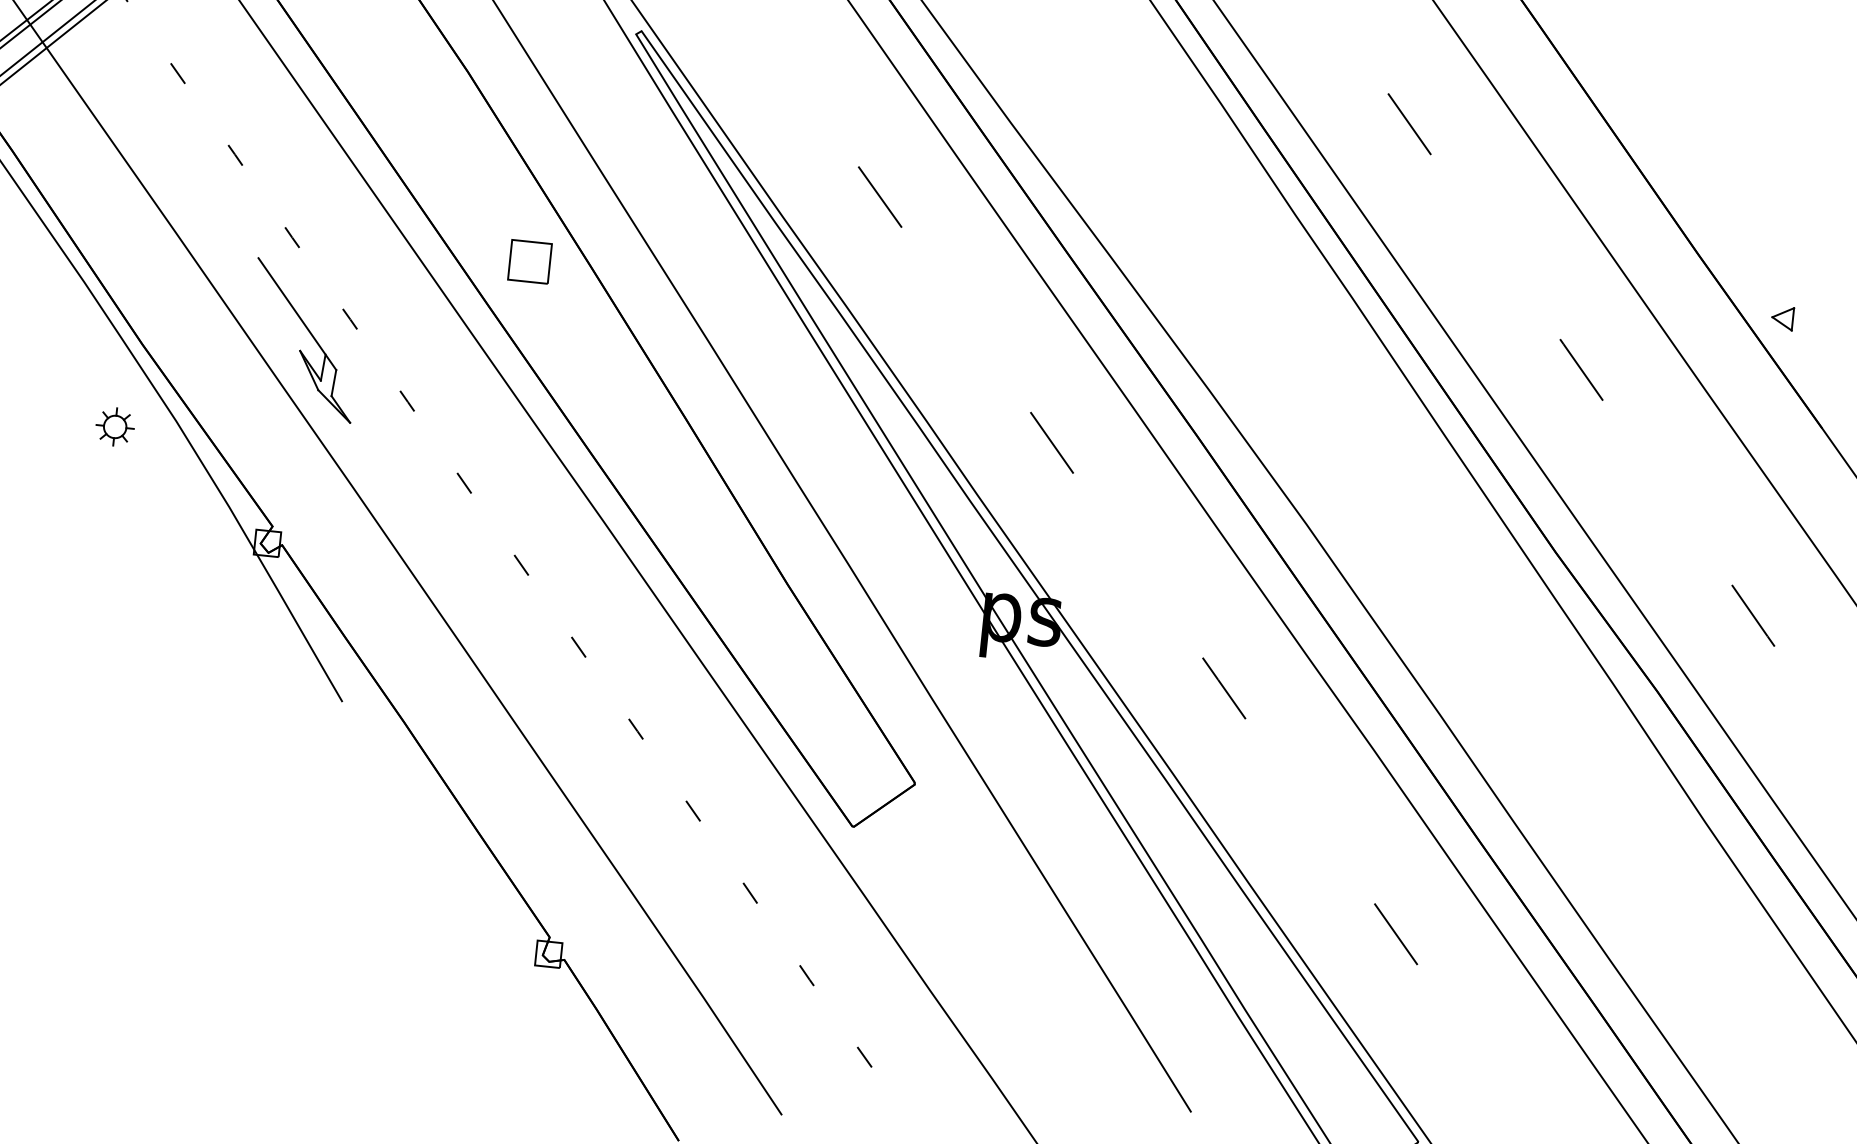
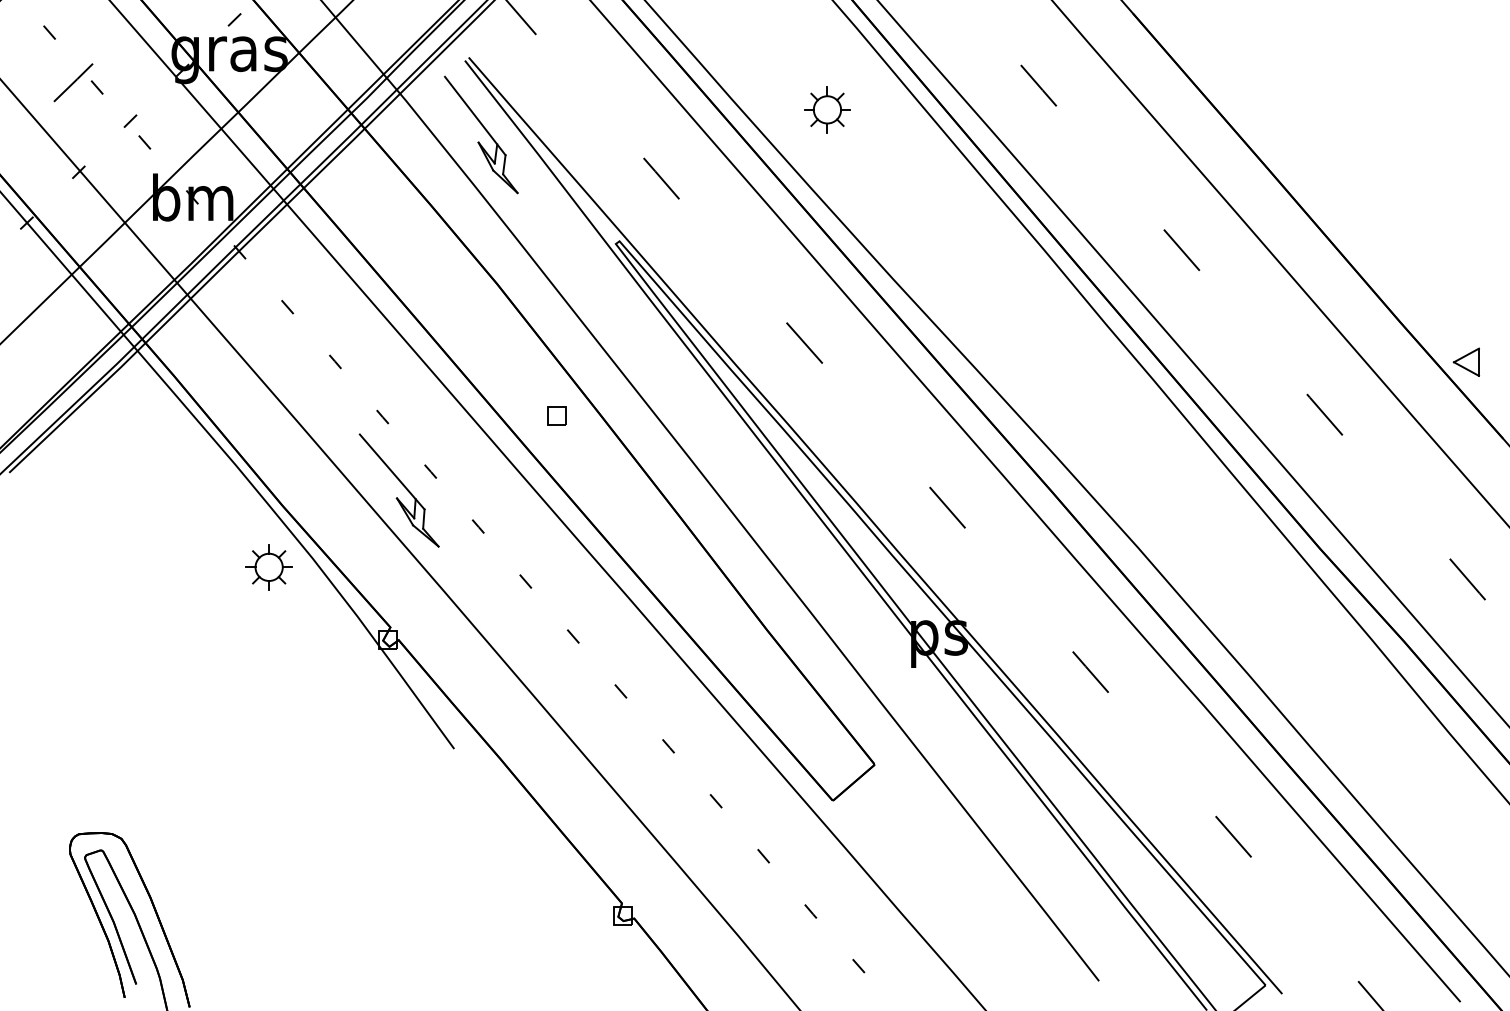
part: (530, 260) -> (556, 415), size x0.62
part: (1781, 317) -> (1465, 361), size x1.67
part: (114, 426) -> (268, 567), size x1.67

